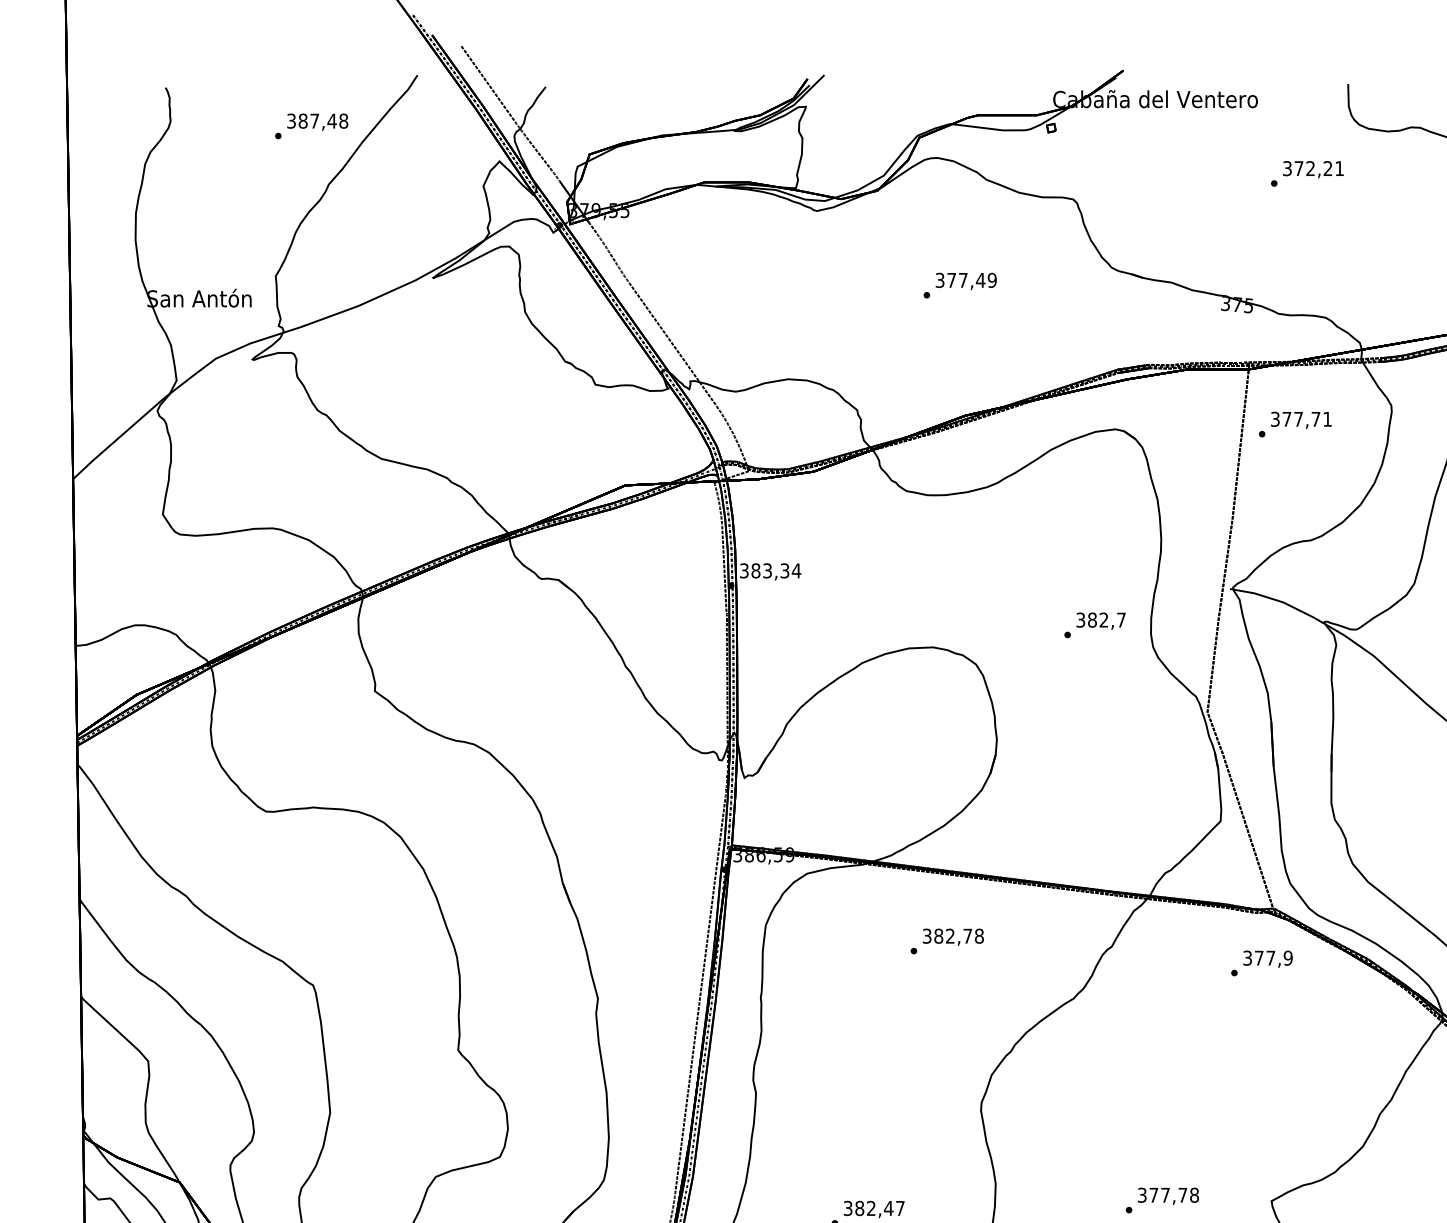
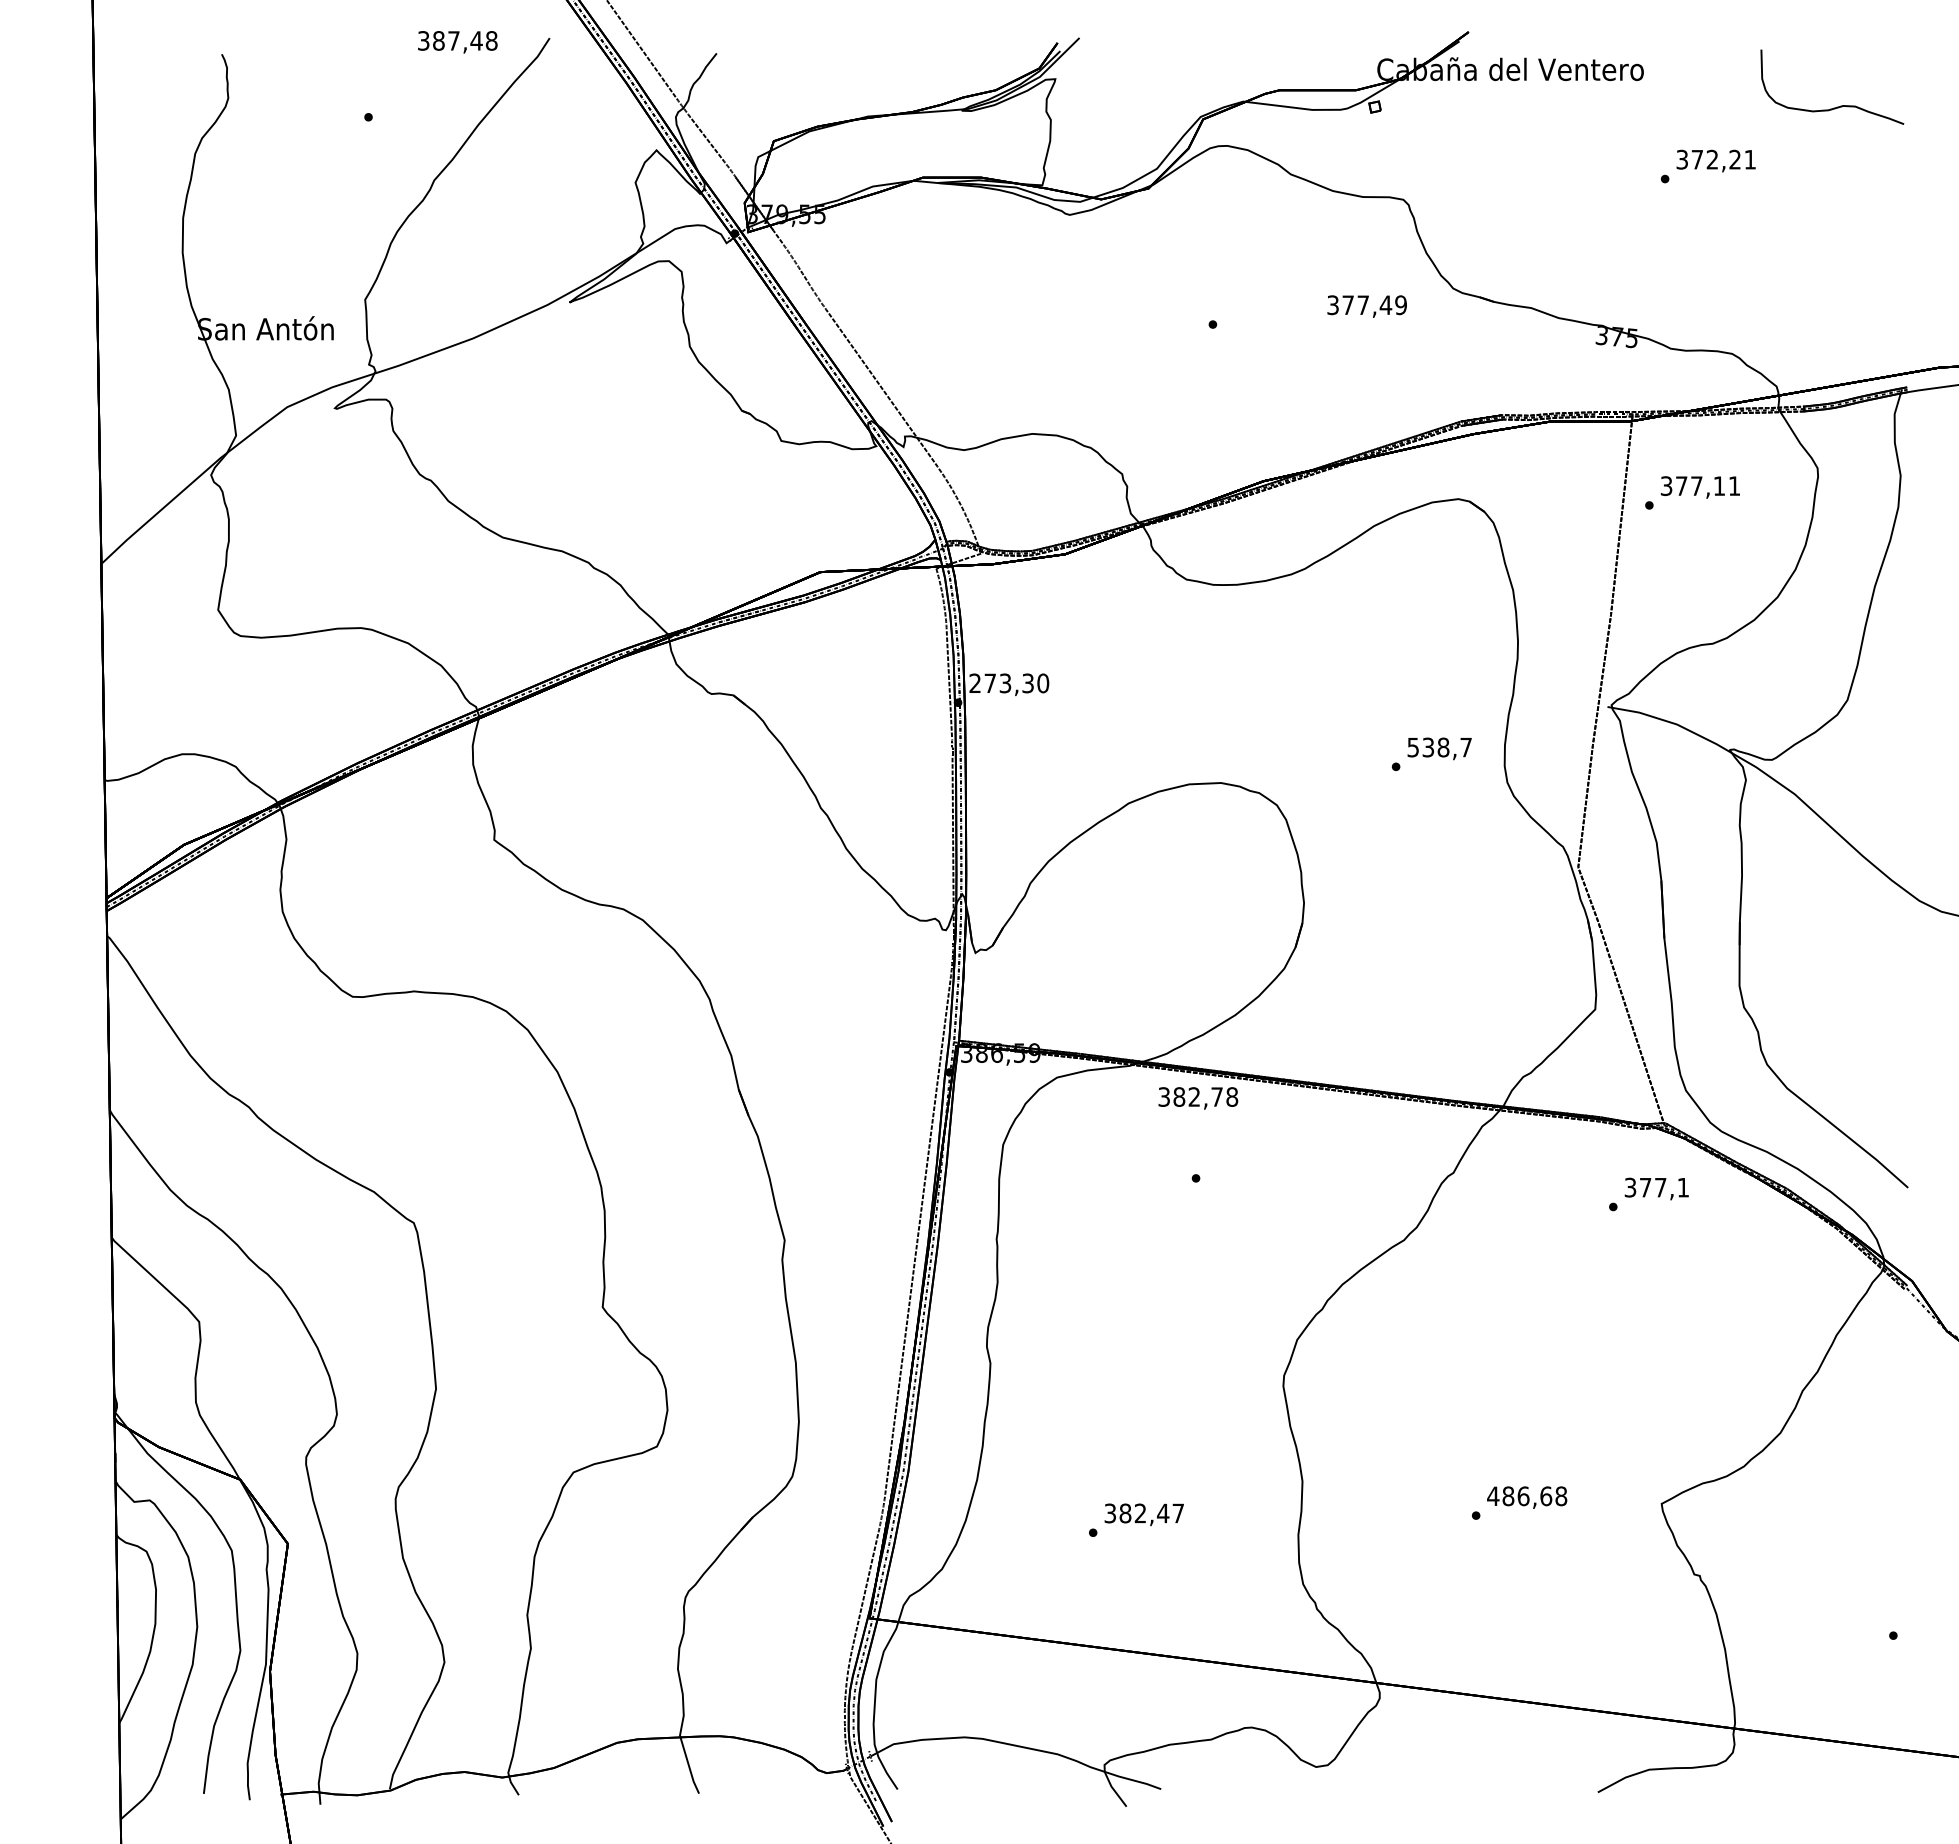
text: (317, 122) -> (457, 42), moved
text: (965, 281) -> (1366, 306), moved
text: (1316, 418) -> (1719, 485), 377,71 -> 377,11
text: (770, 570) -> (1009, 683), 383,34 -> 273,30
text: (1092, 620) -> (1428, 747), 382,7 -> 538,7
text: (953, 937) -> (1198, 1098), moved
text: (1288, 958) -> (1683, 1187), 377,9 -> 377,1
text: (1162, 1195) -> (1519, 1496), 377,78 -> 486,68

